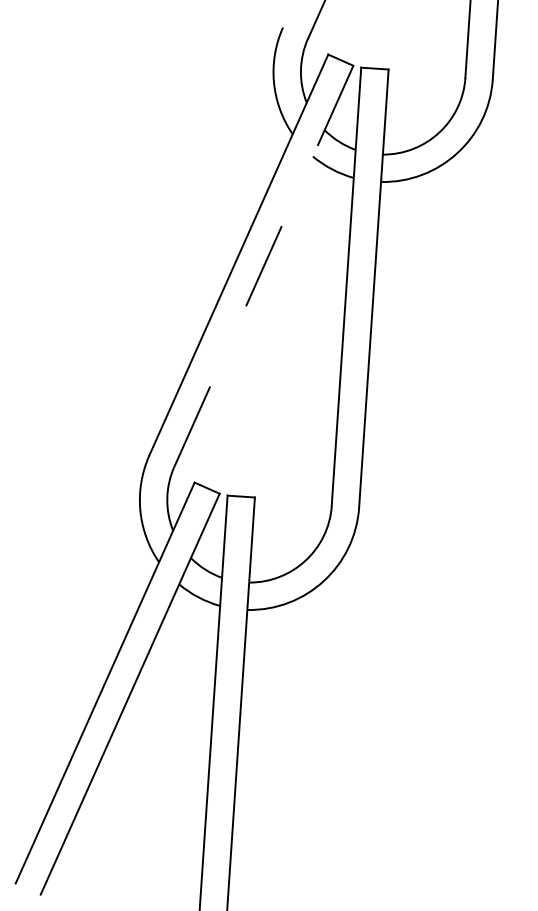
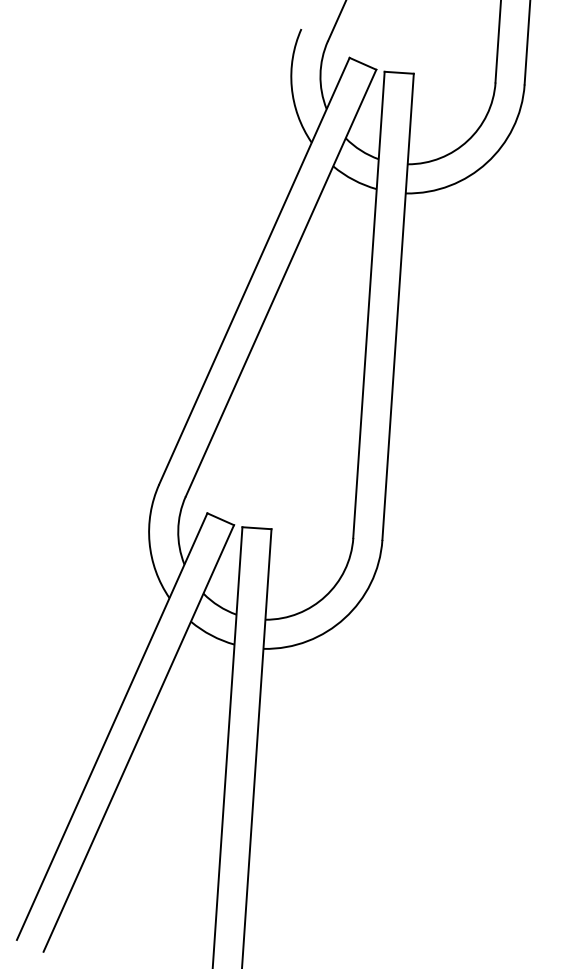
line: (264, 266) -> (281, 283), dashed -> solid

